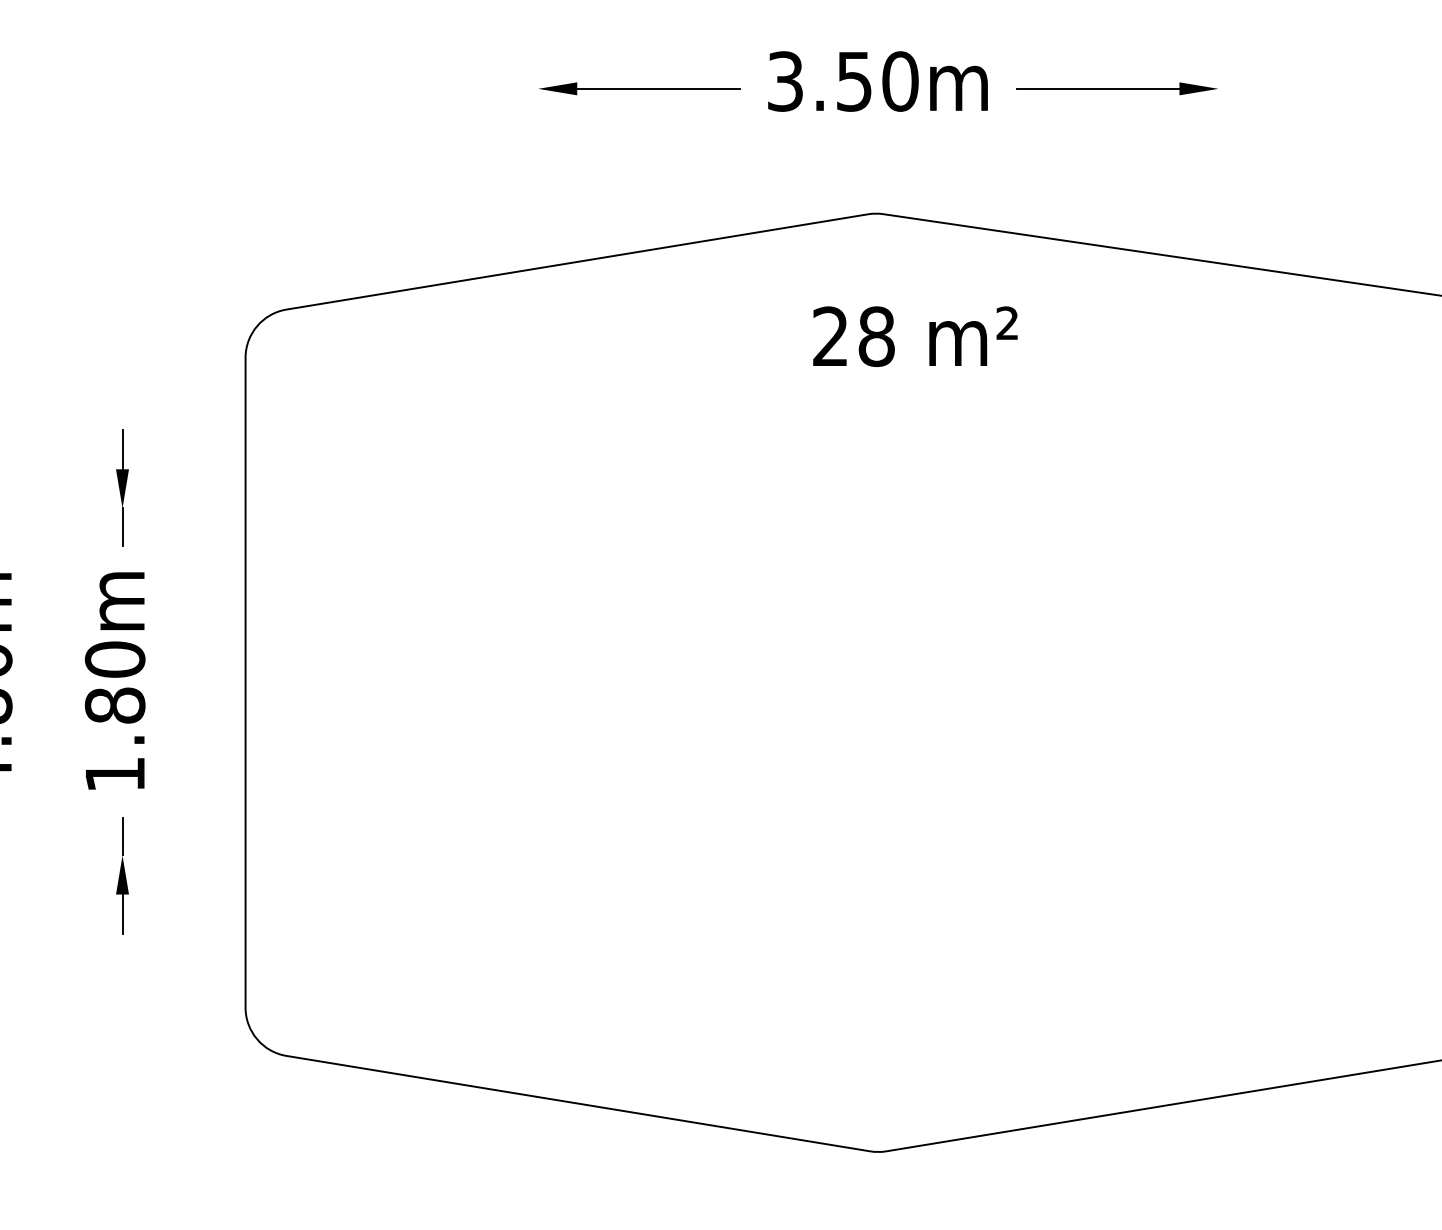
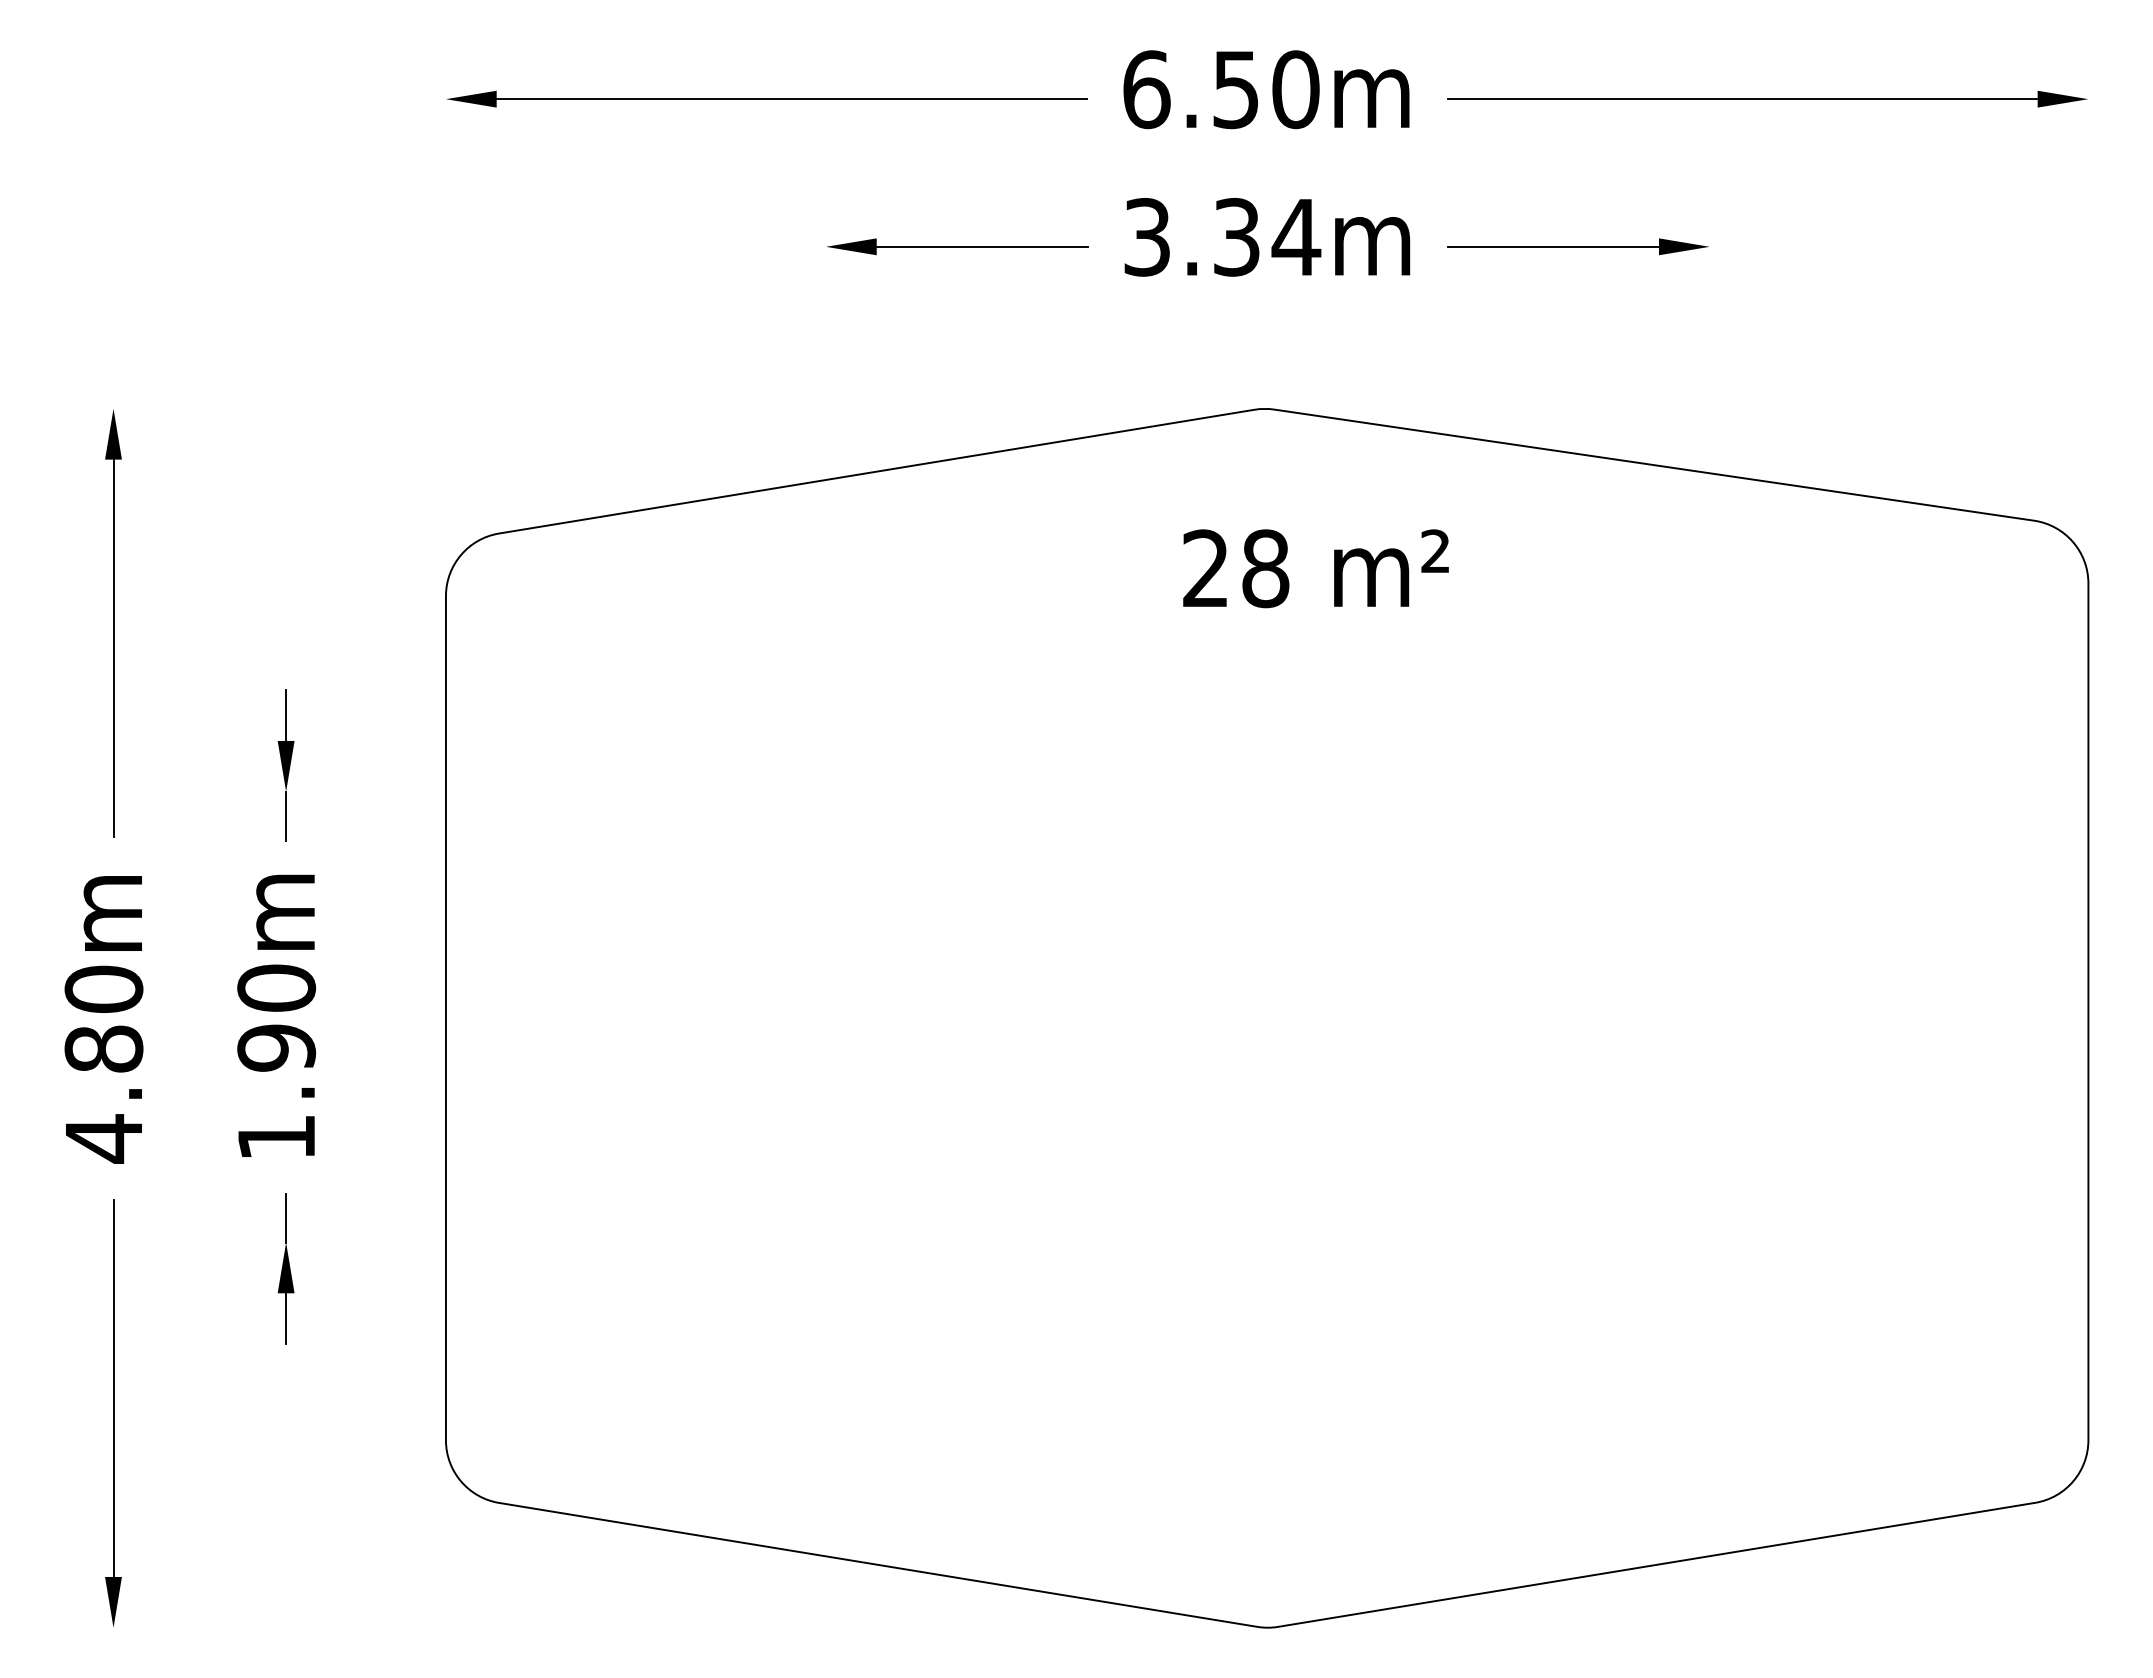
text: (878, 81) -> (1267, 237), 3.50m -> 3.34m
text: (115, 705) -> (276, 1047), 1.80m -> 1.90m

